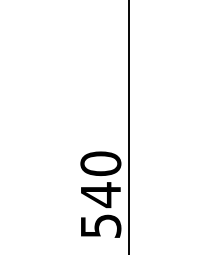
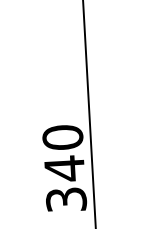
text: (100, 225) -> (65, 199), 540 -> 340

